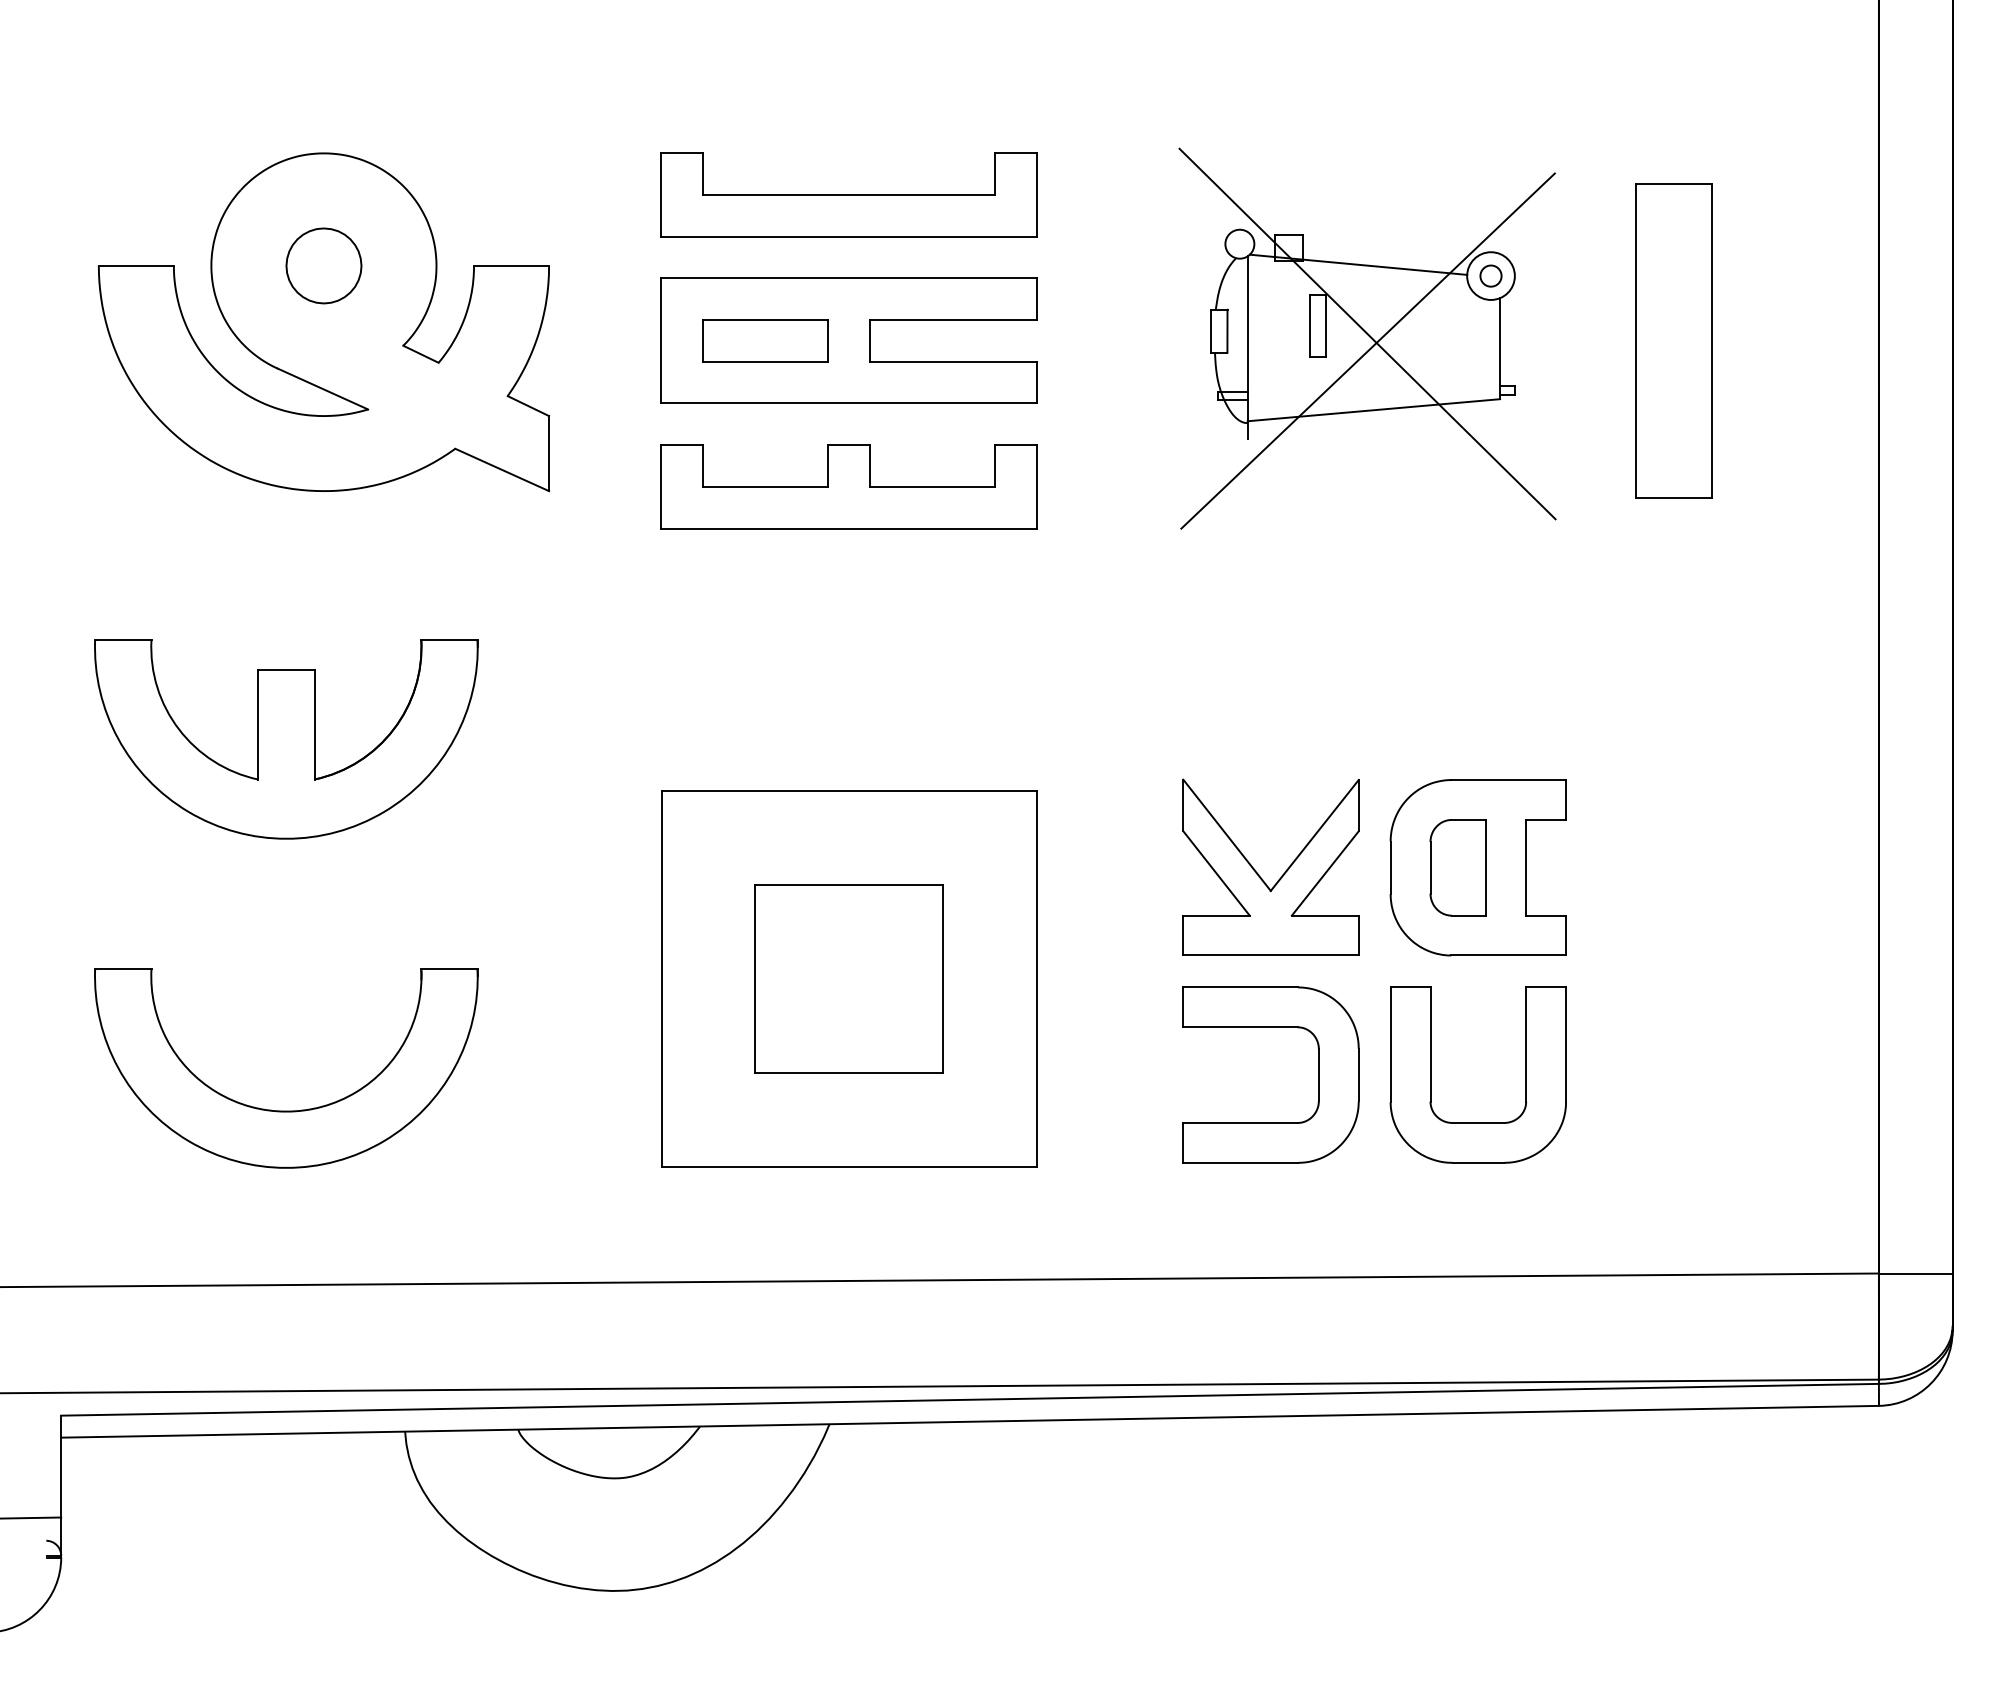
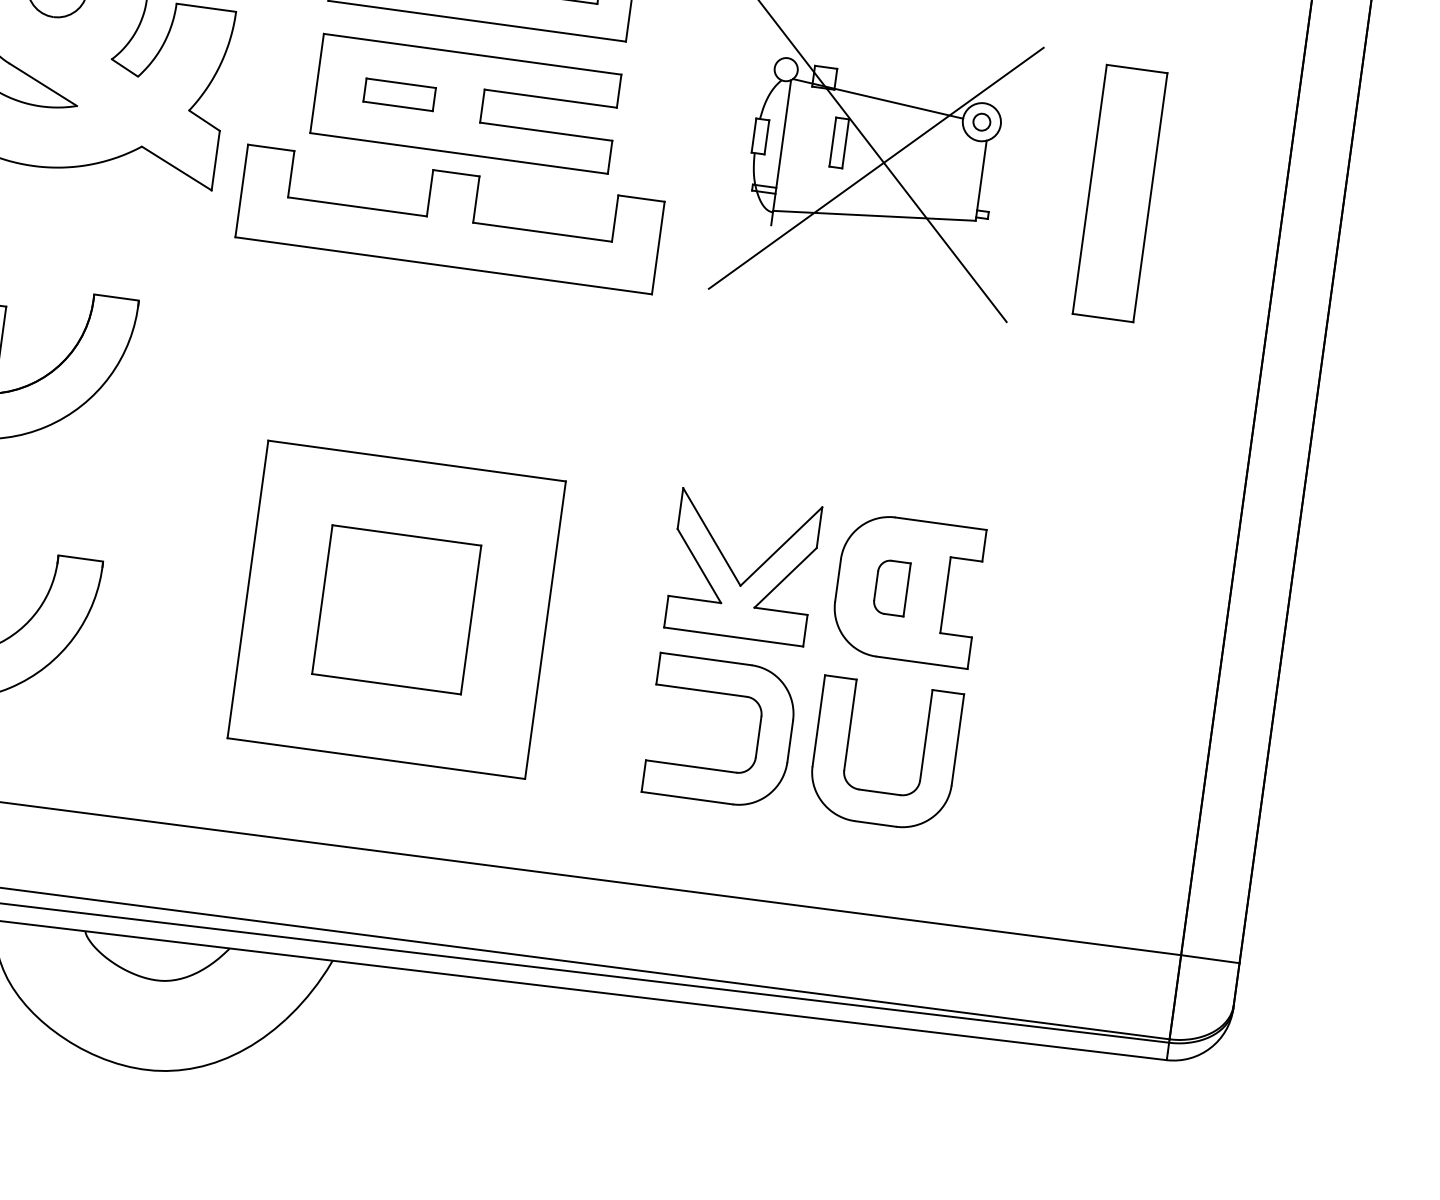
part: (765, 340) -> (399, 94), size x0.7
part: (848, 486) -> (449, 219), size x1.4
part: (1457, 867) -> (891, 587), size x0.7

